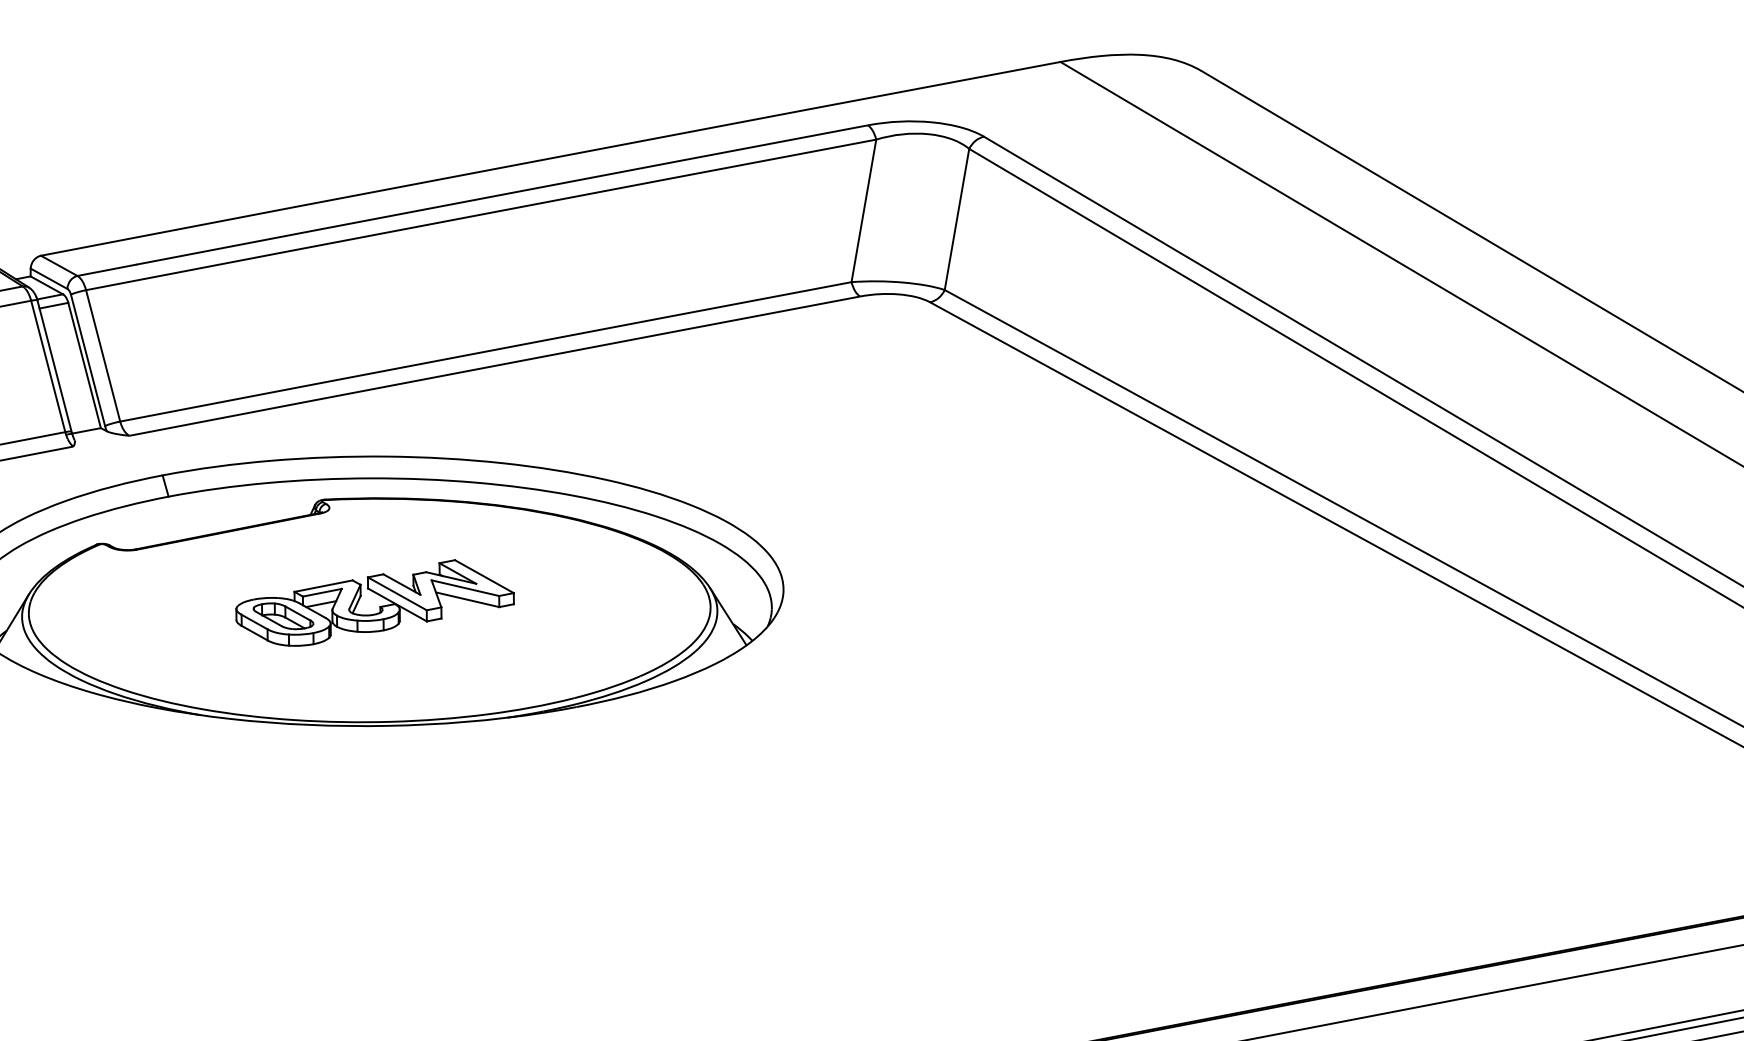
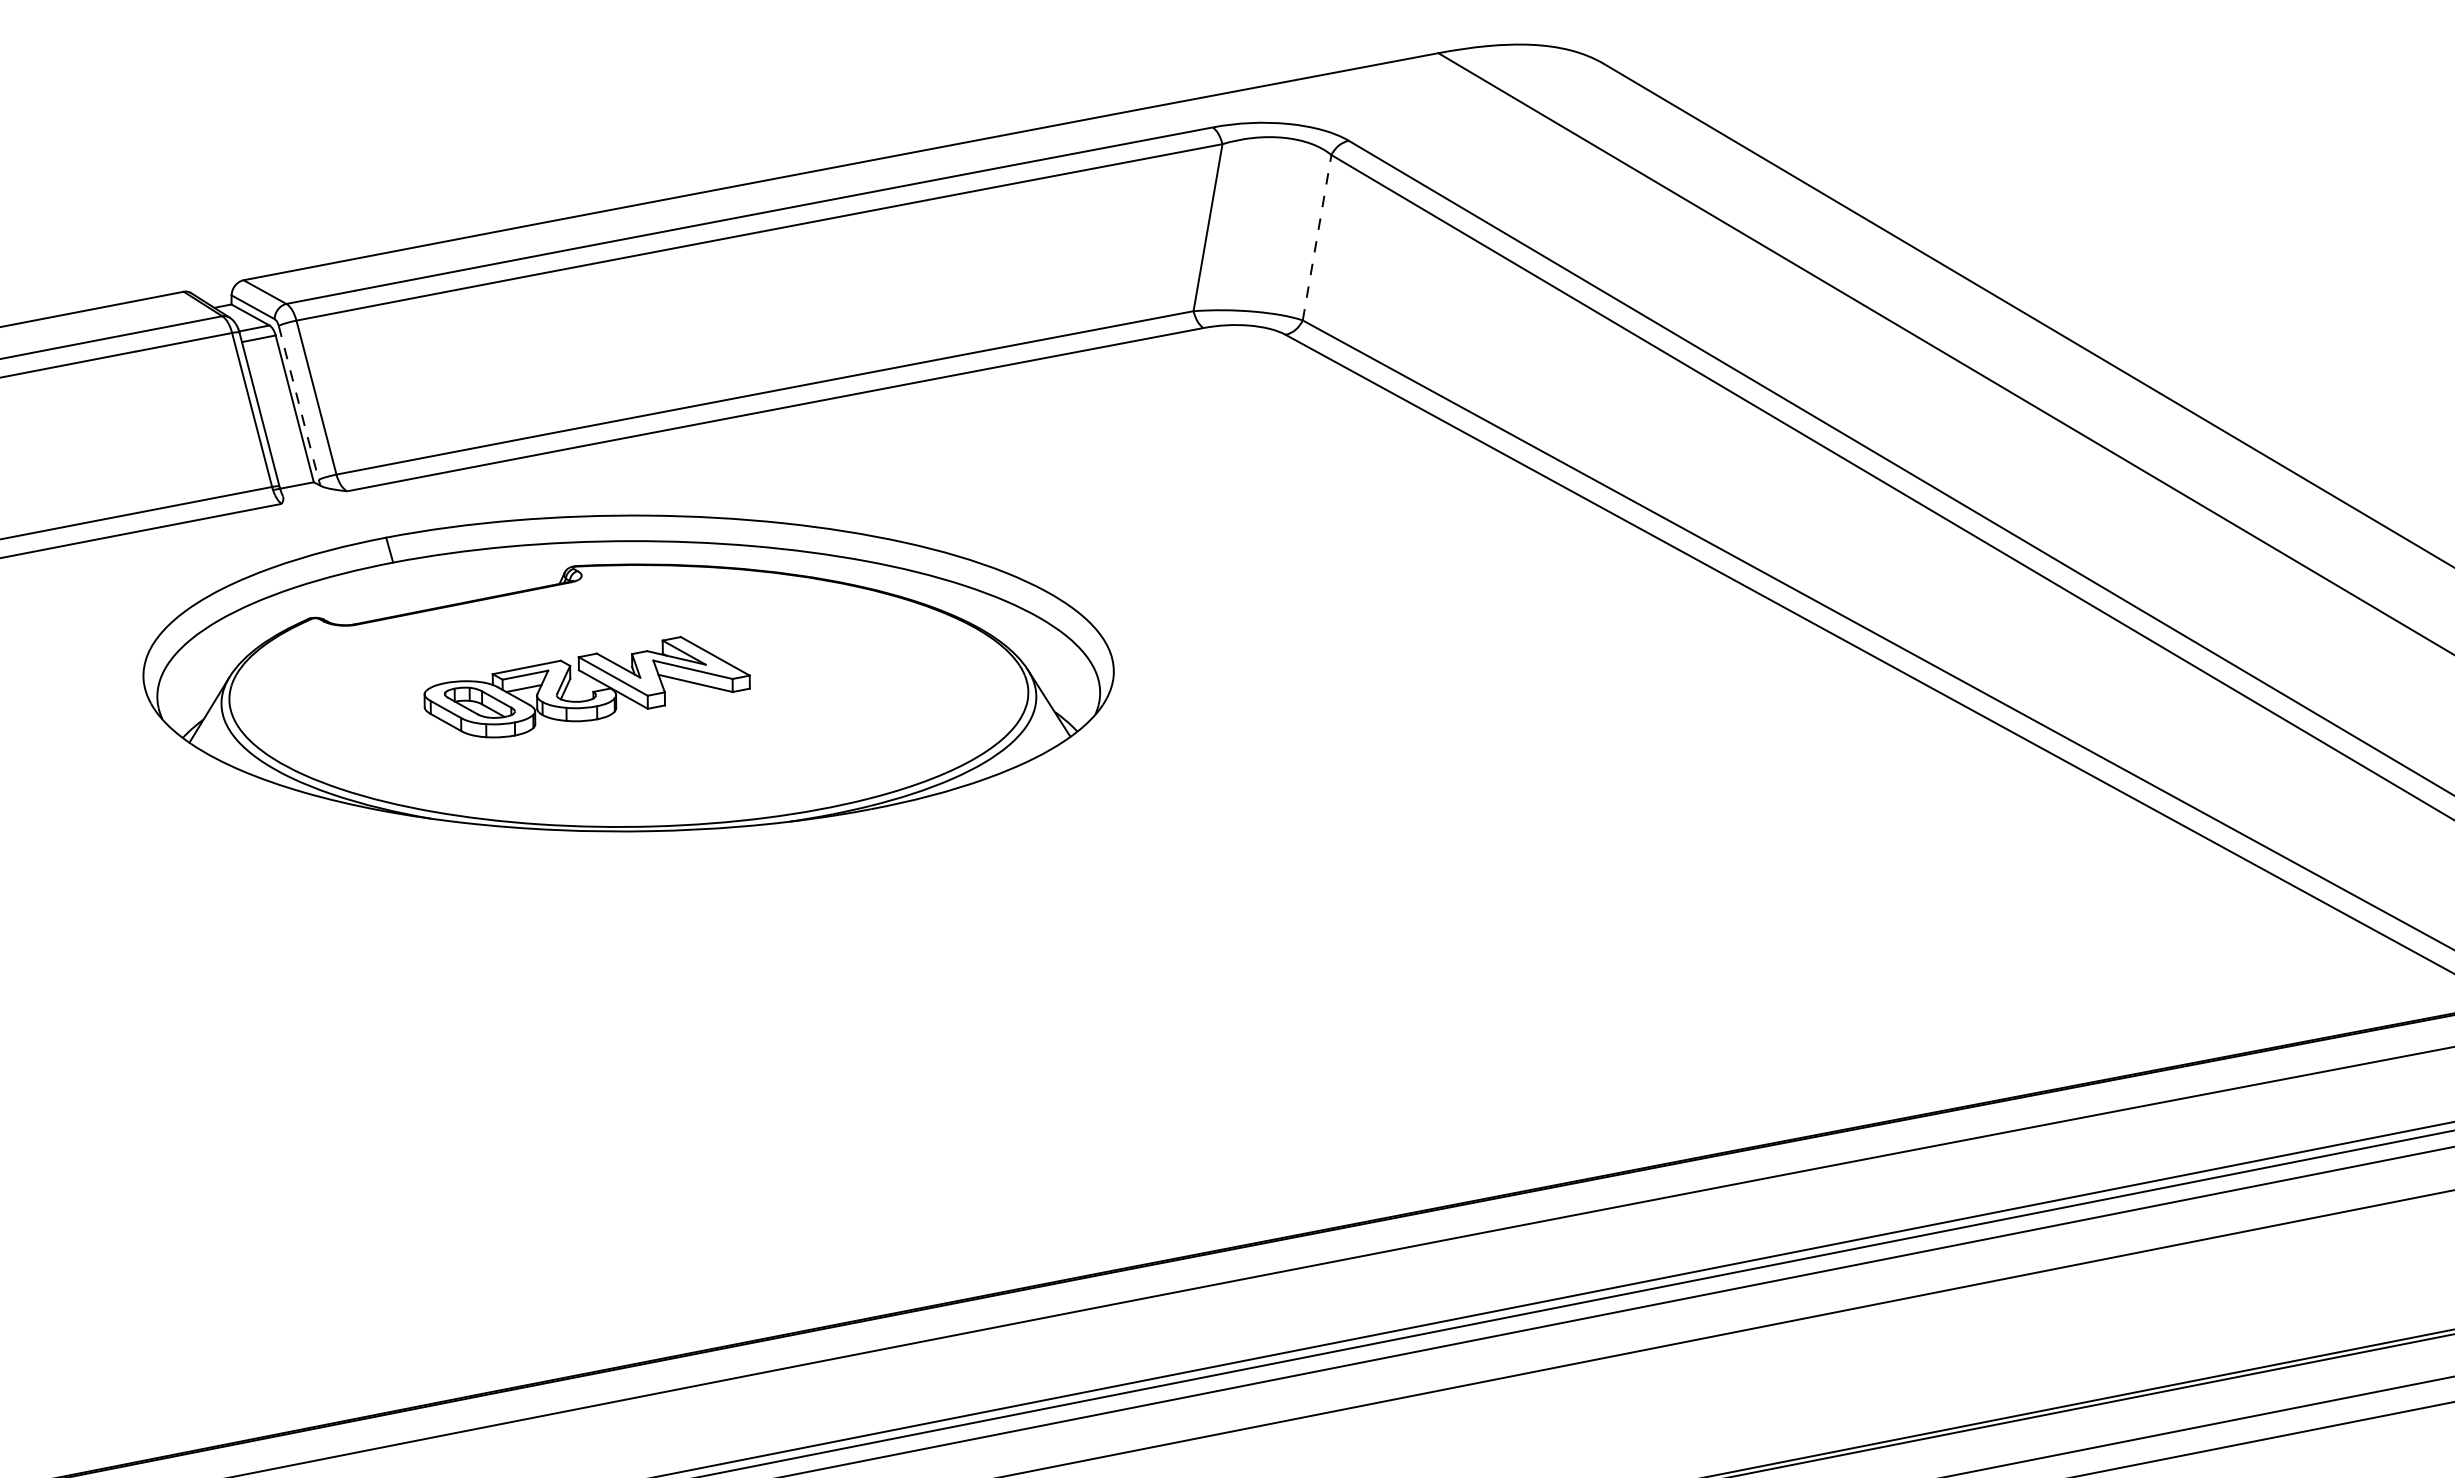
line: (957, 219) -> (1317, 237), solid -> dashed
line: (87, 360) -> (298, 402), solid -> dashed
part: (379, 606) -> (592, 691), moved

